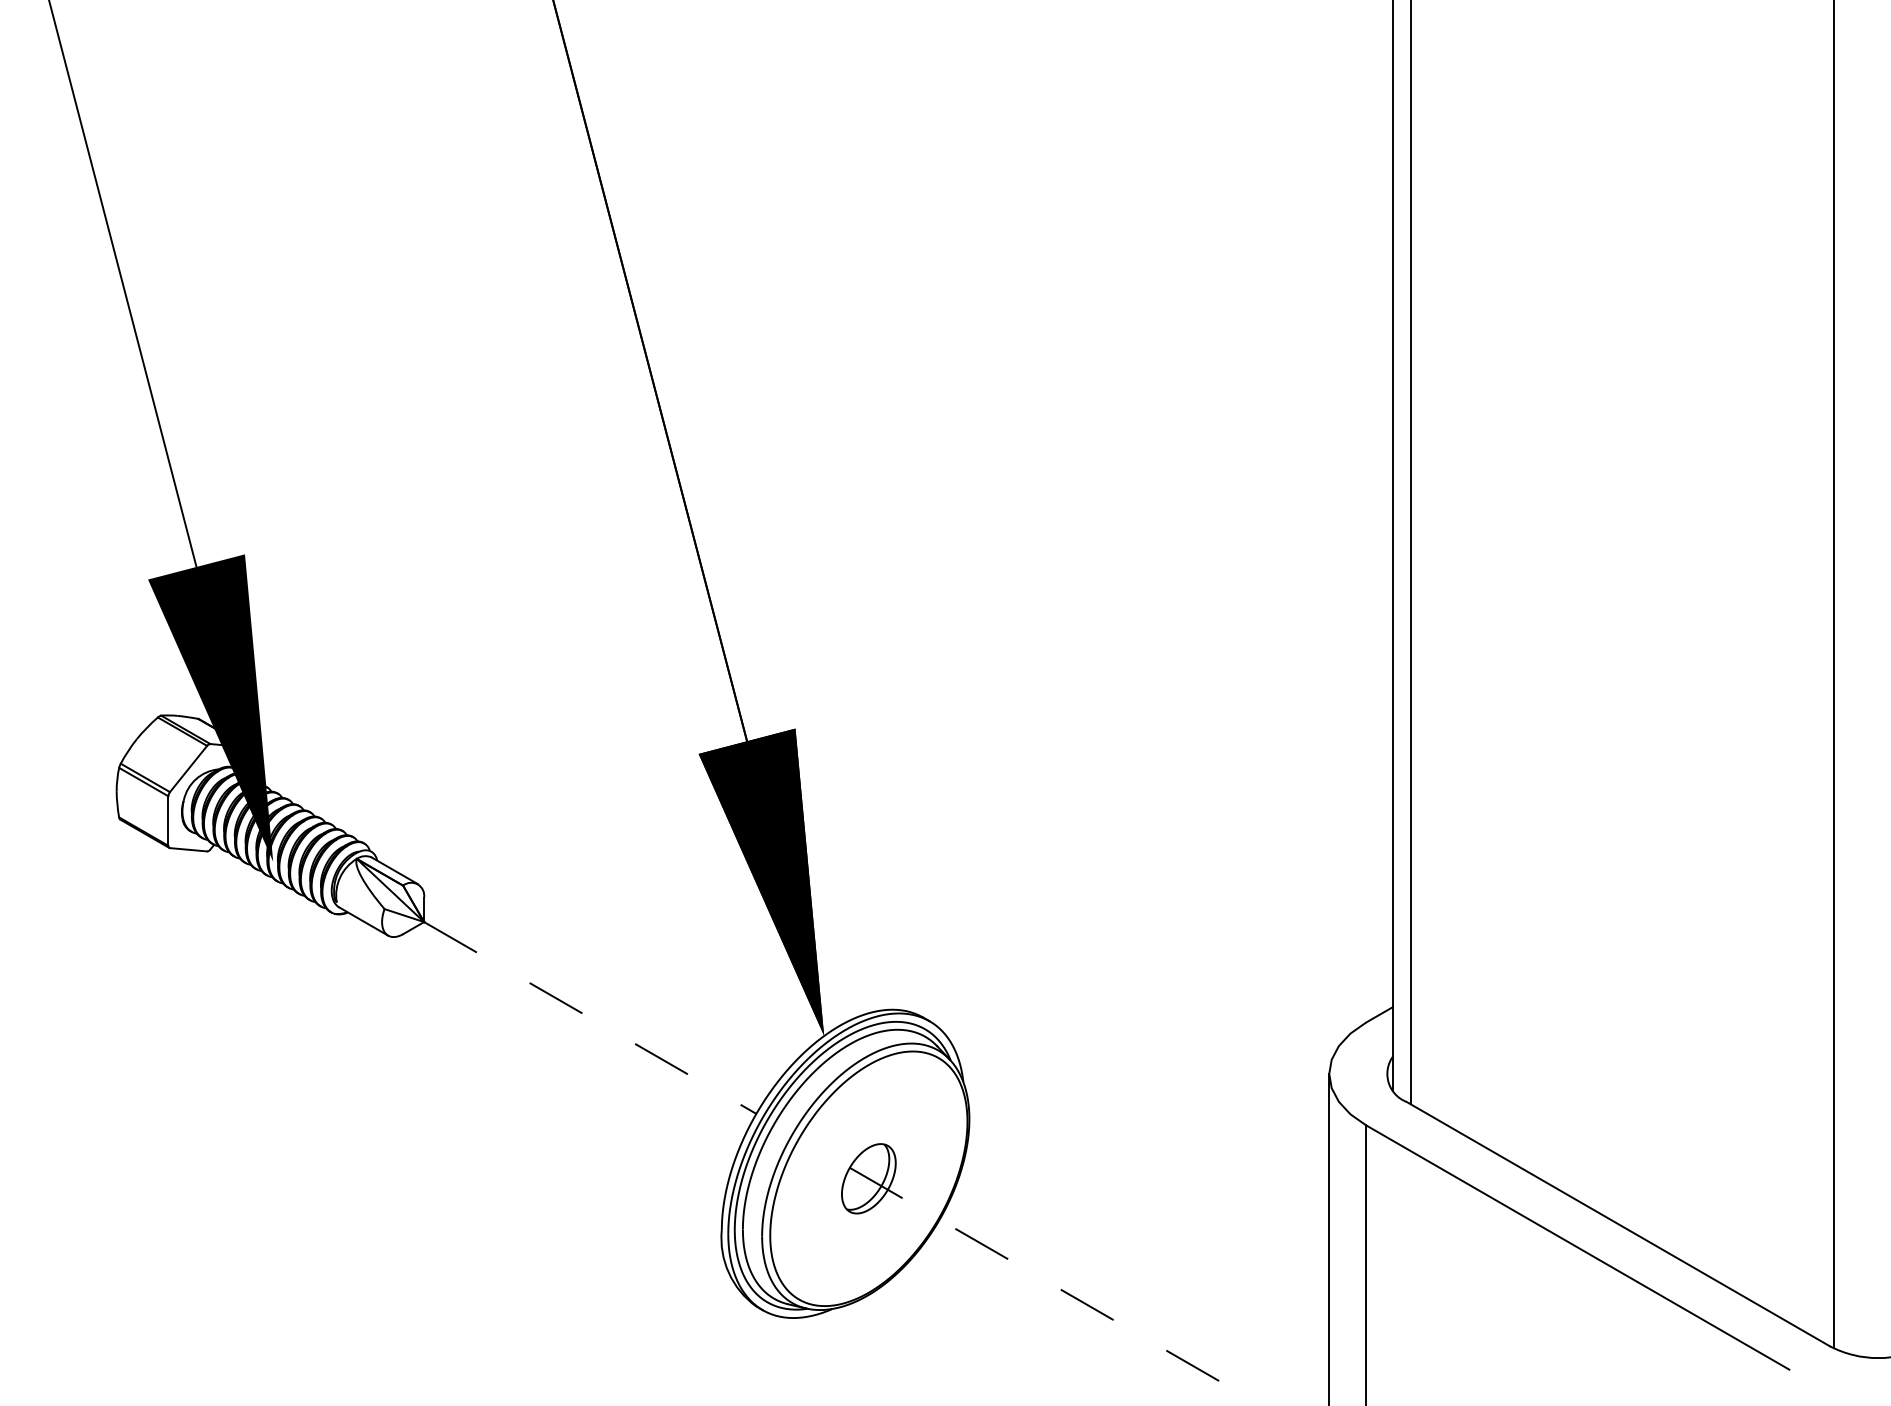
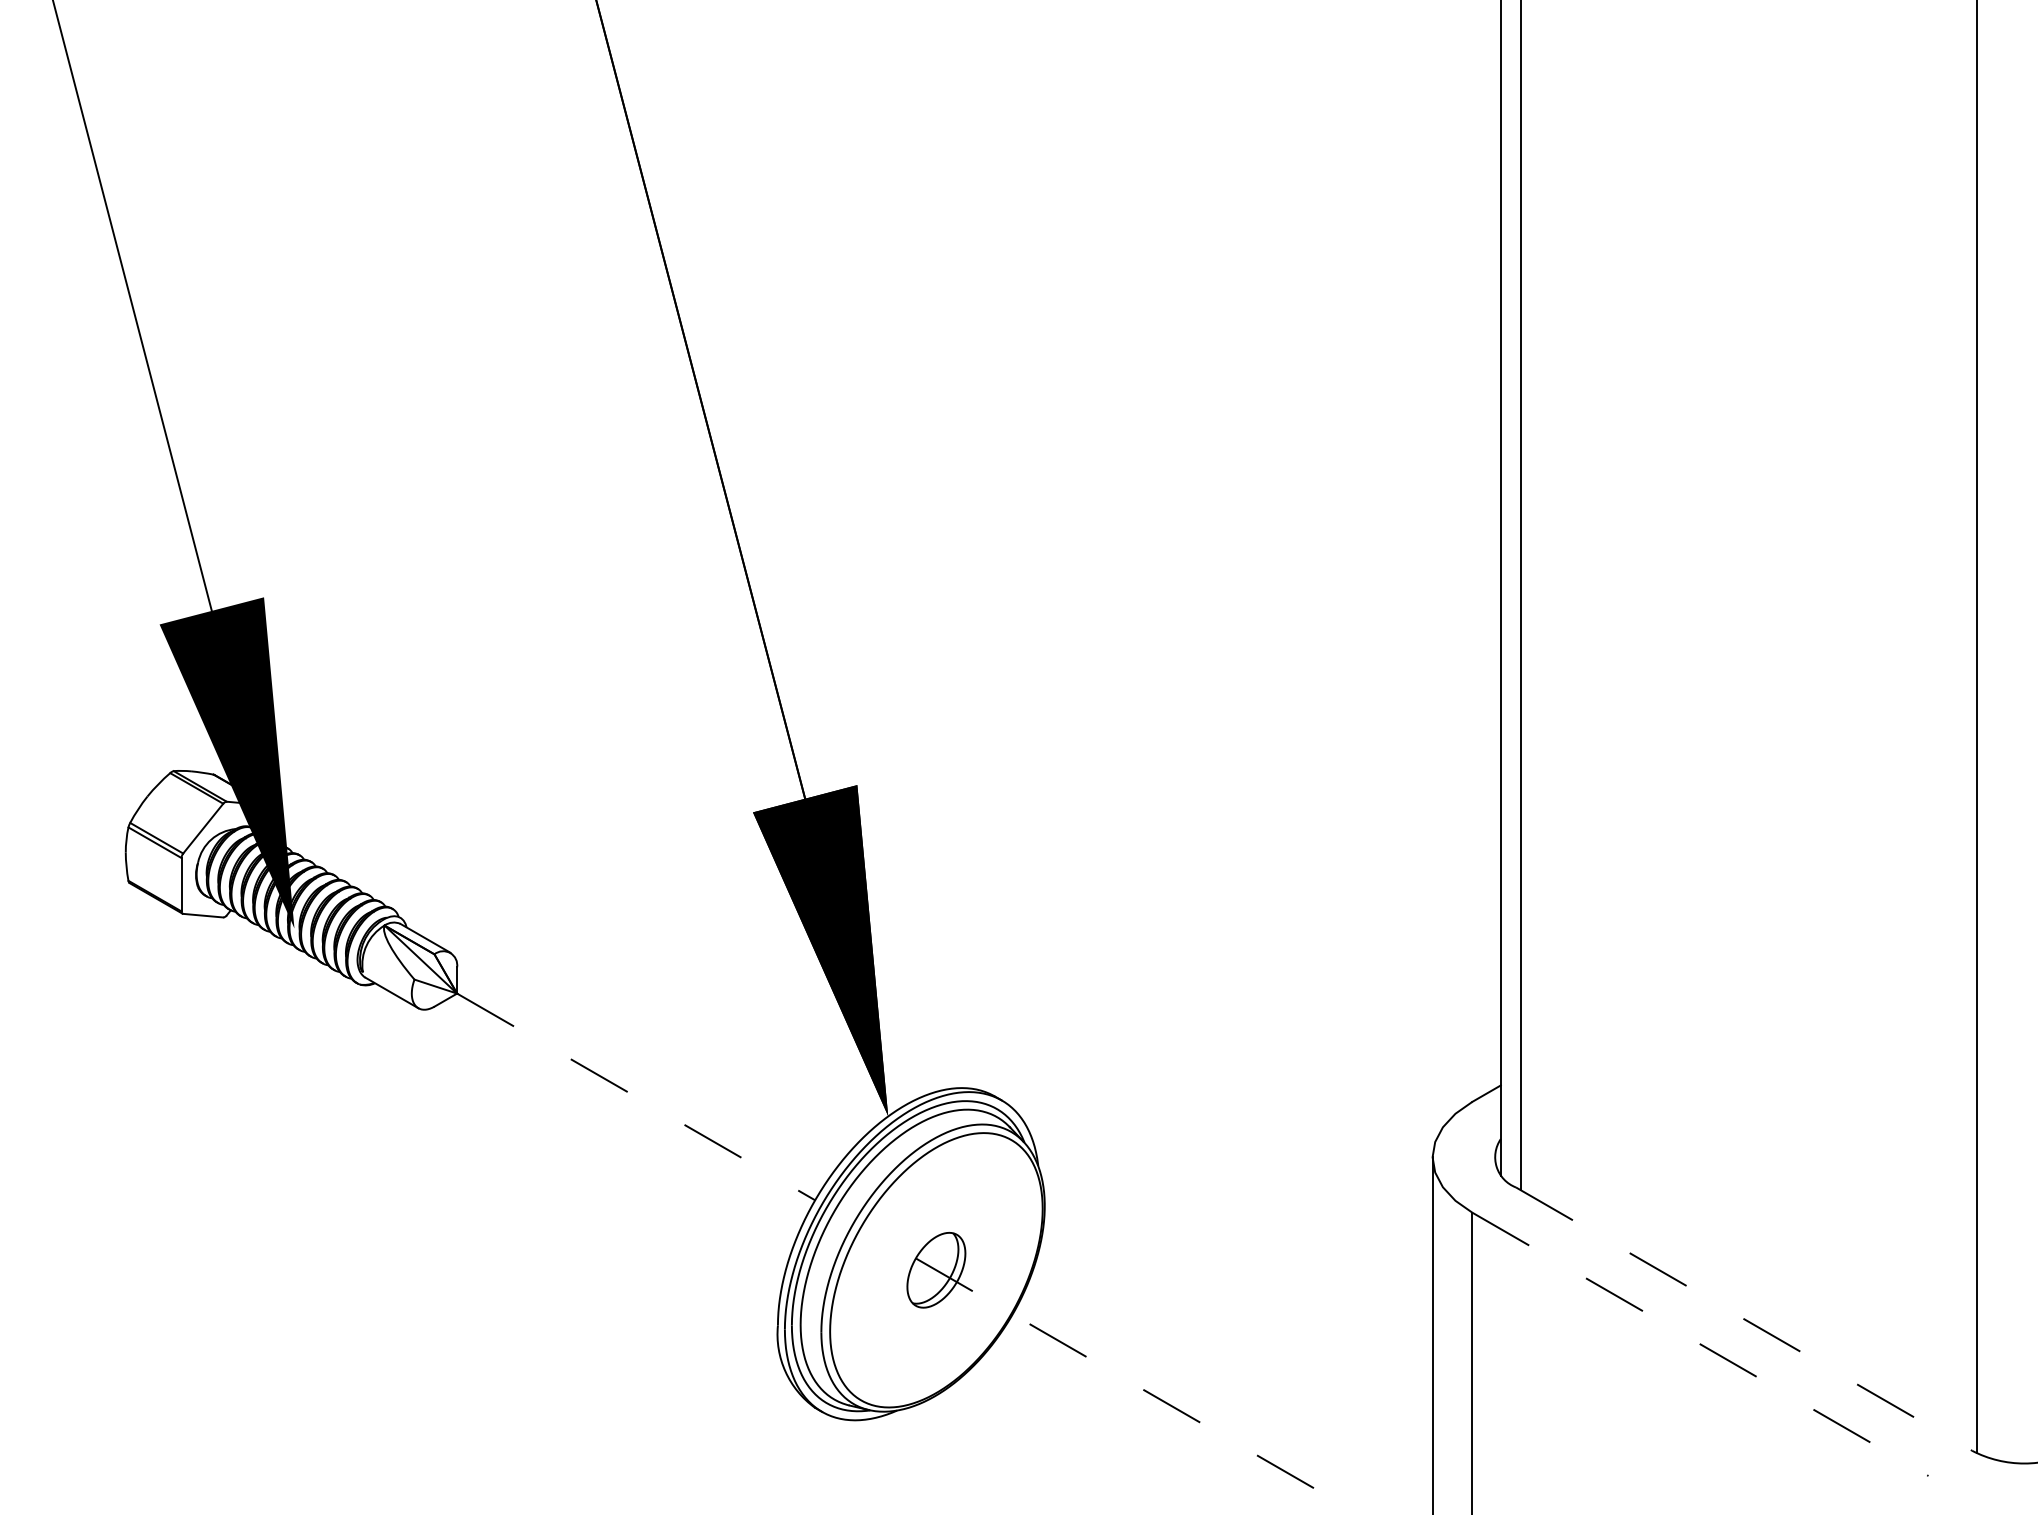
line: (1618, 1224) -> (1744, 1319), solid -> dashed
line: (1578, 1247) -> (1701, 1344), solid -> dashed

